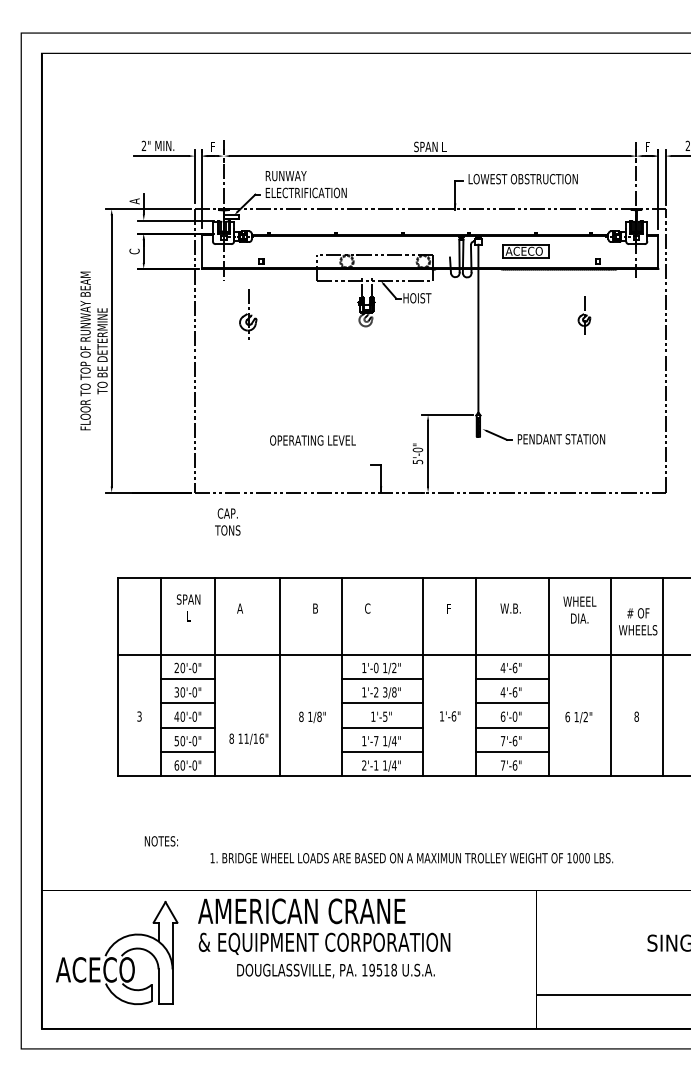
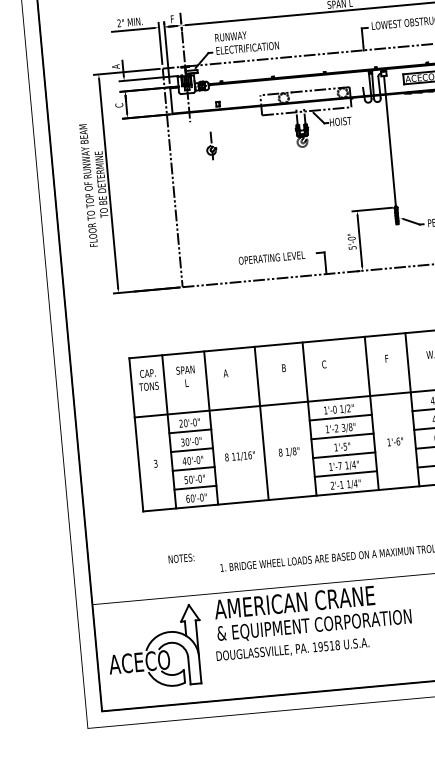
part: (247, 314) -> (210, 146), size x0.71
text: (312, 440) -> (271, 257), moved
text: (227, 521) -> (148, 379), moved
text: (248, 738) -> (239, 456), moved
text: (335, 970) -> (292, 649), moved

